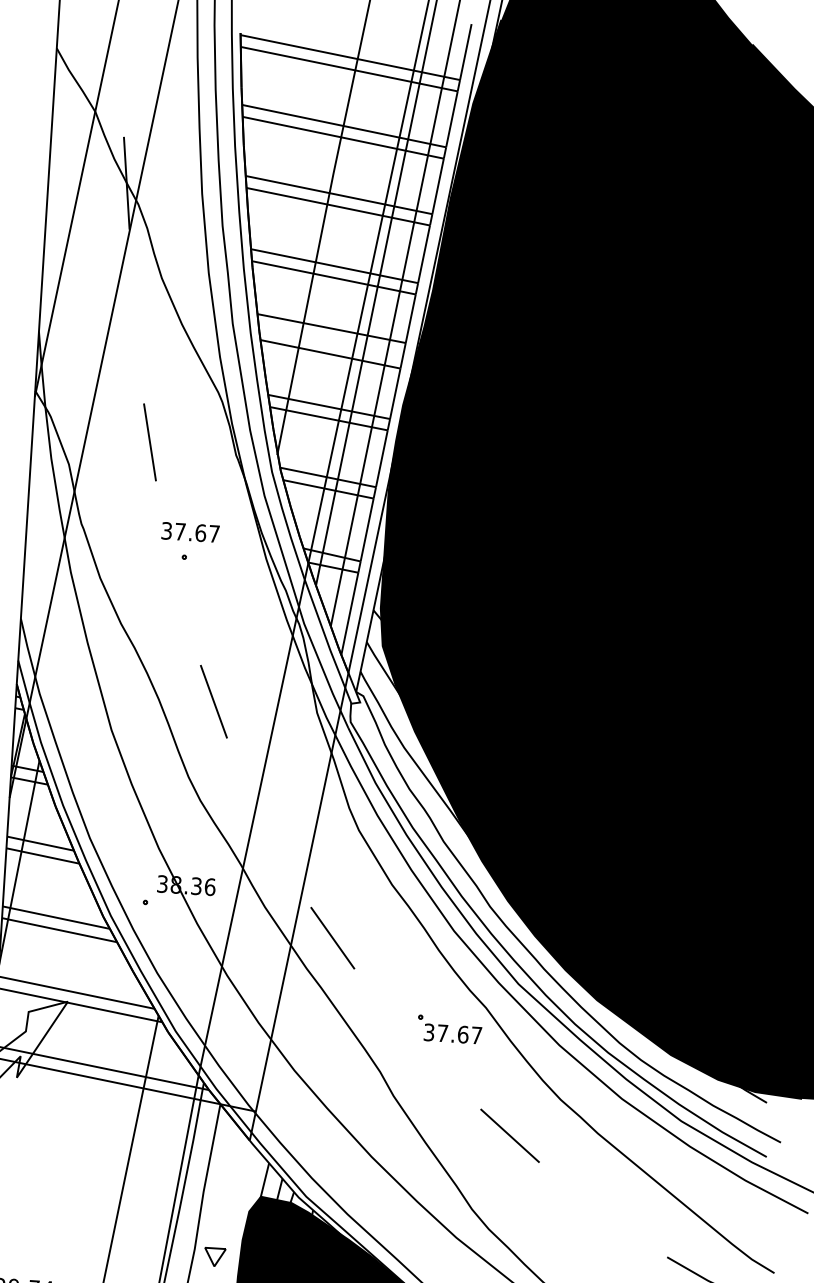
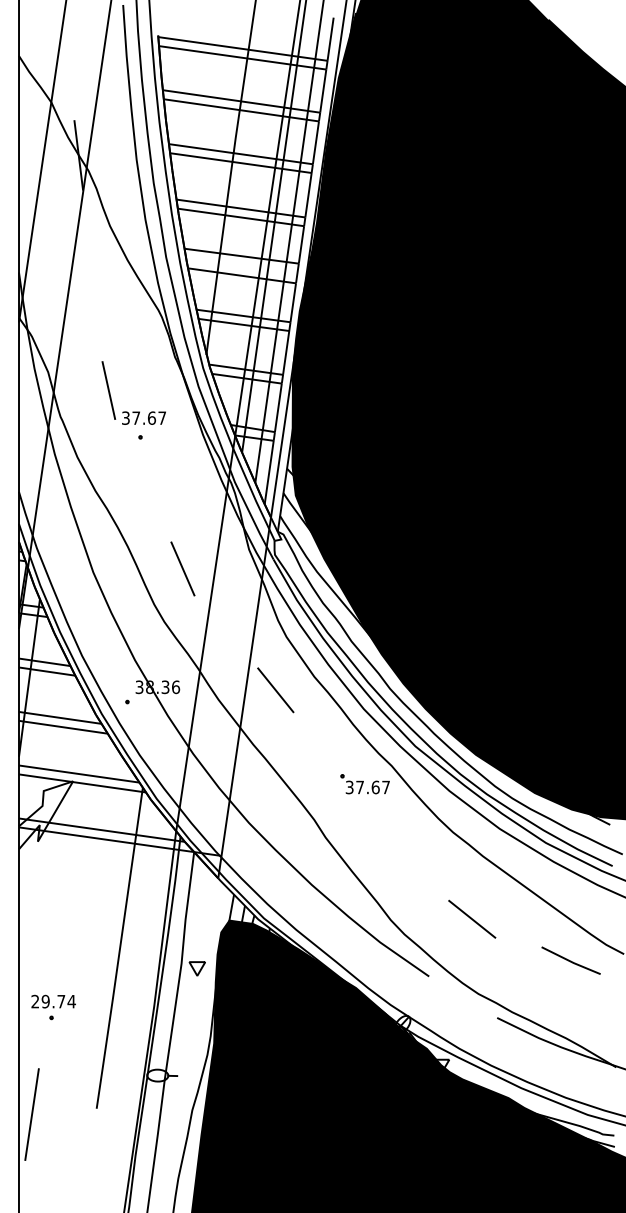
line: (149, 442) -> (108, 390), moved
line: (213, 701) -> (182, 568), moved
line: (332, 938) -> (275, 690), moved
line: (510, 1134) -> (472, 918), moved

